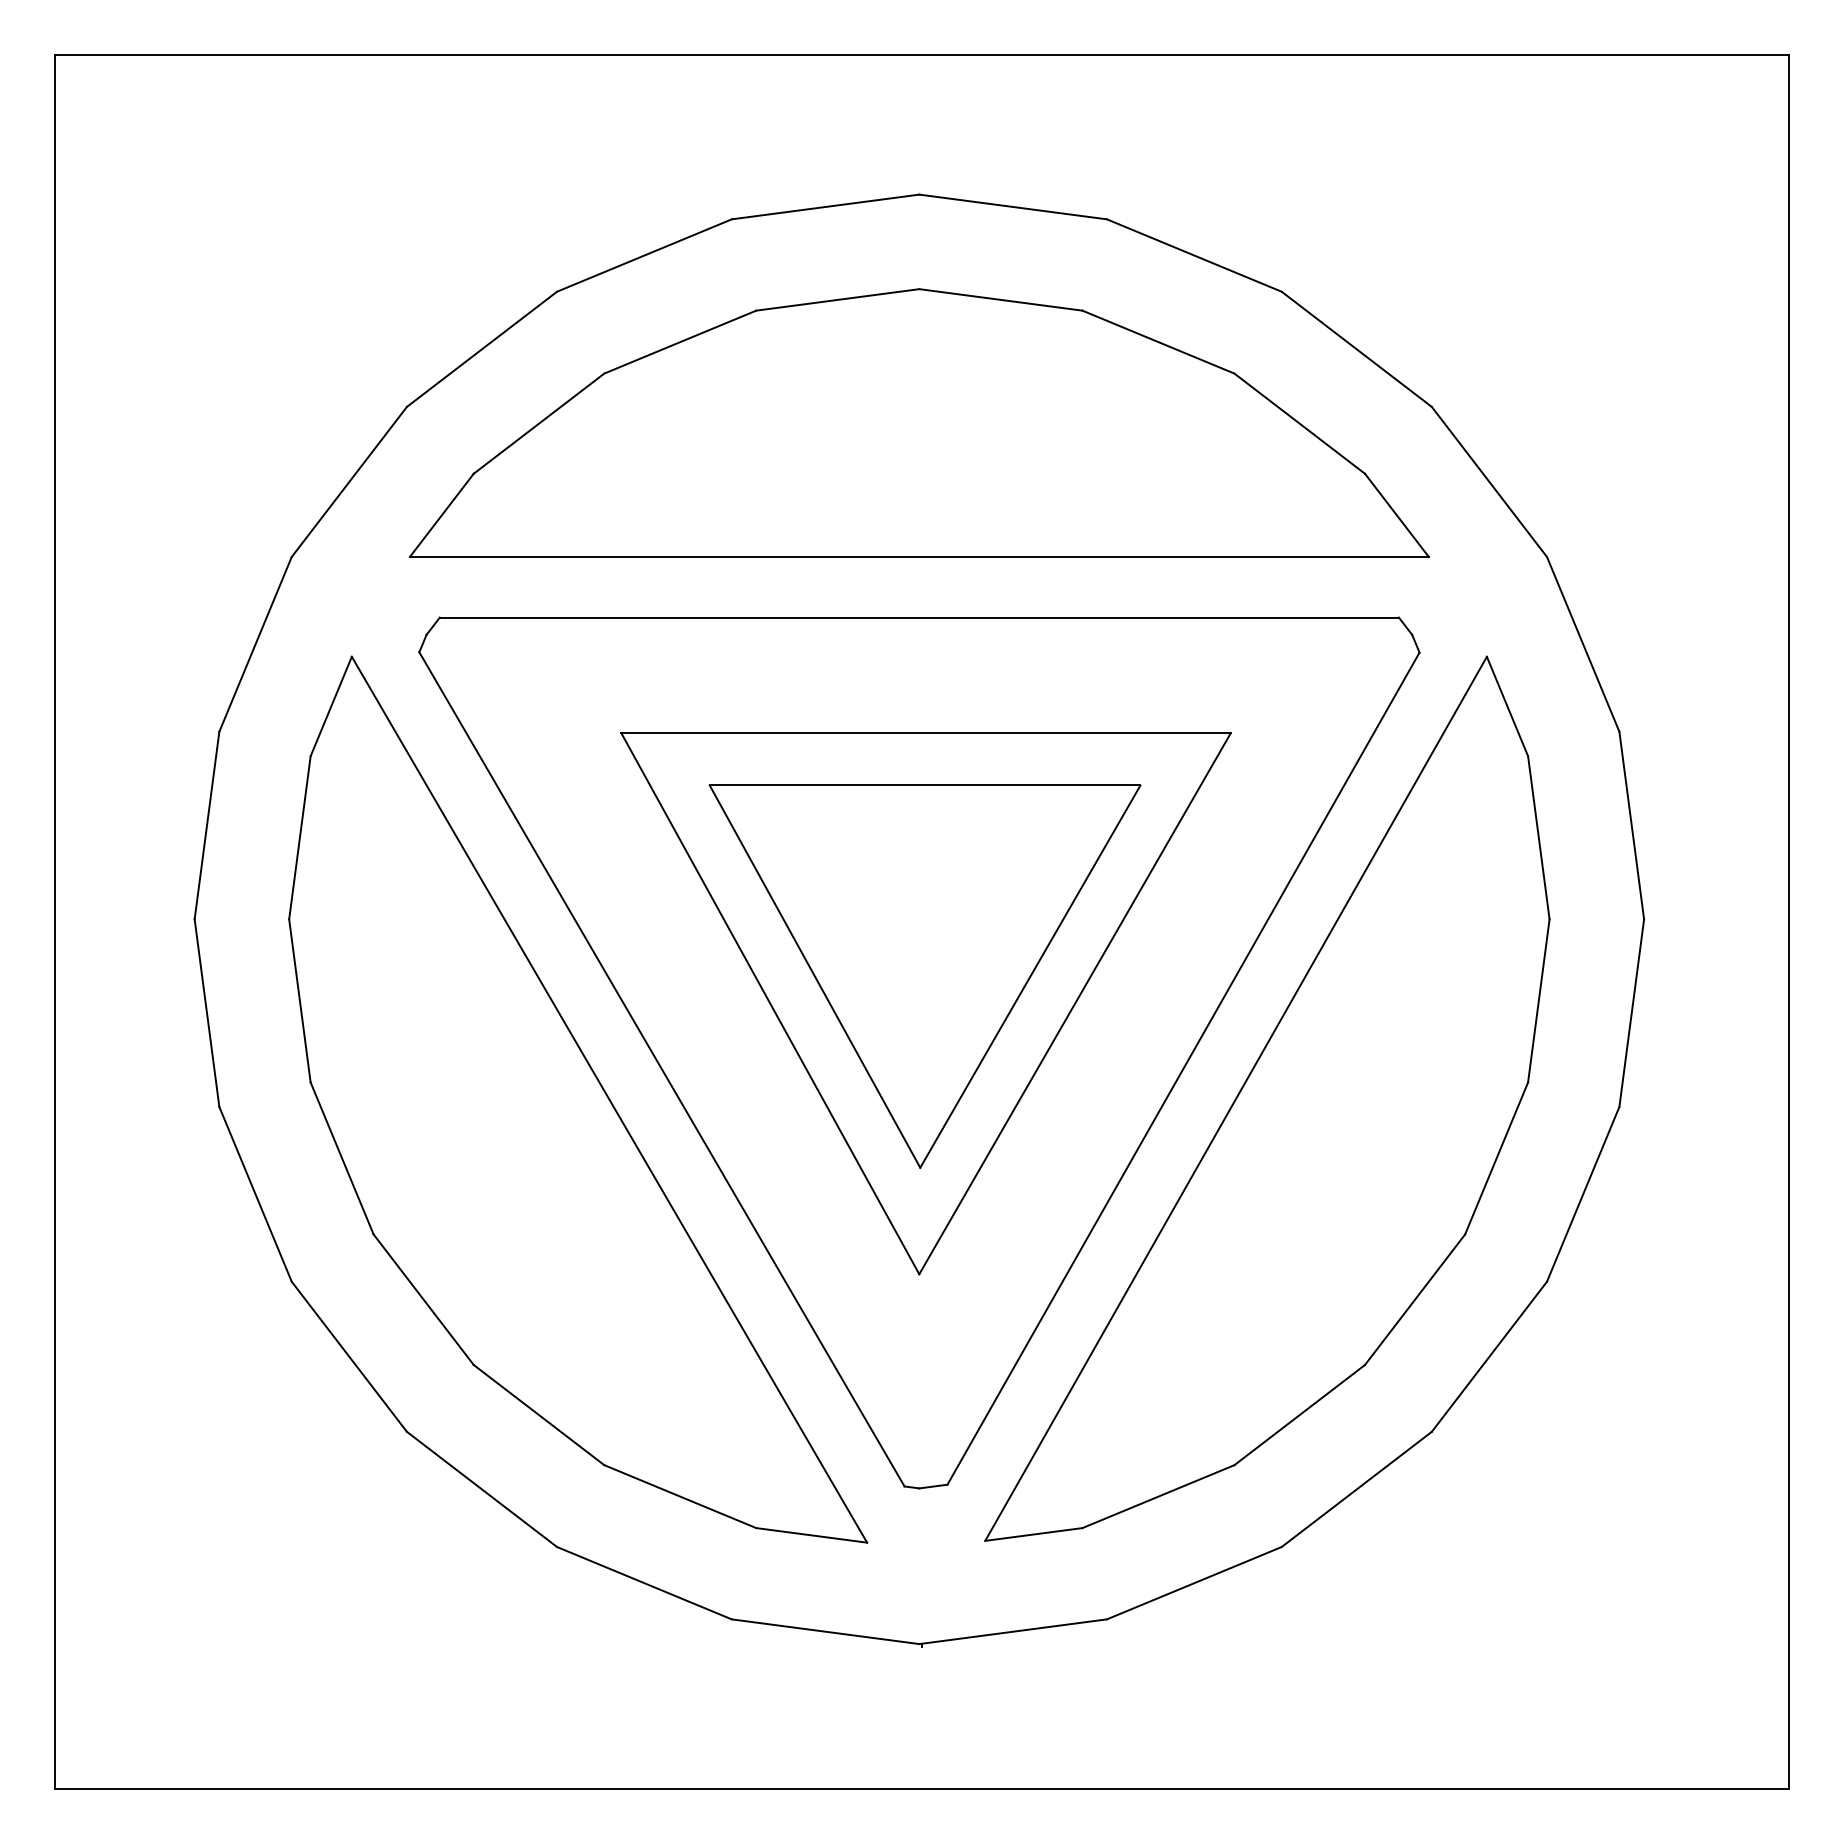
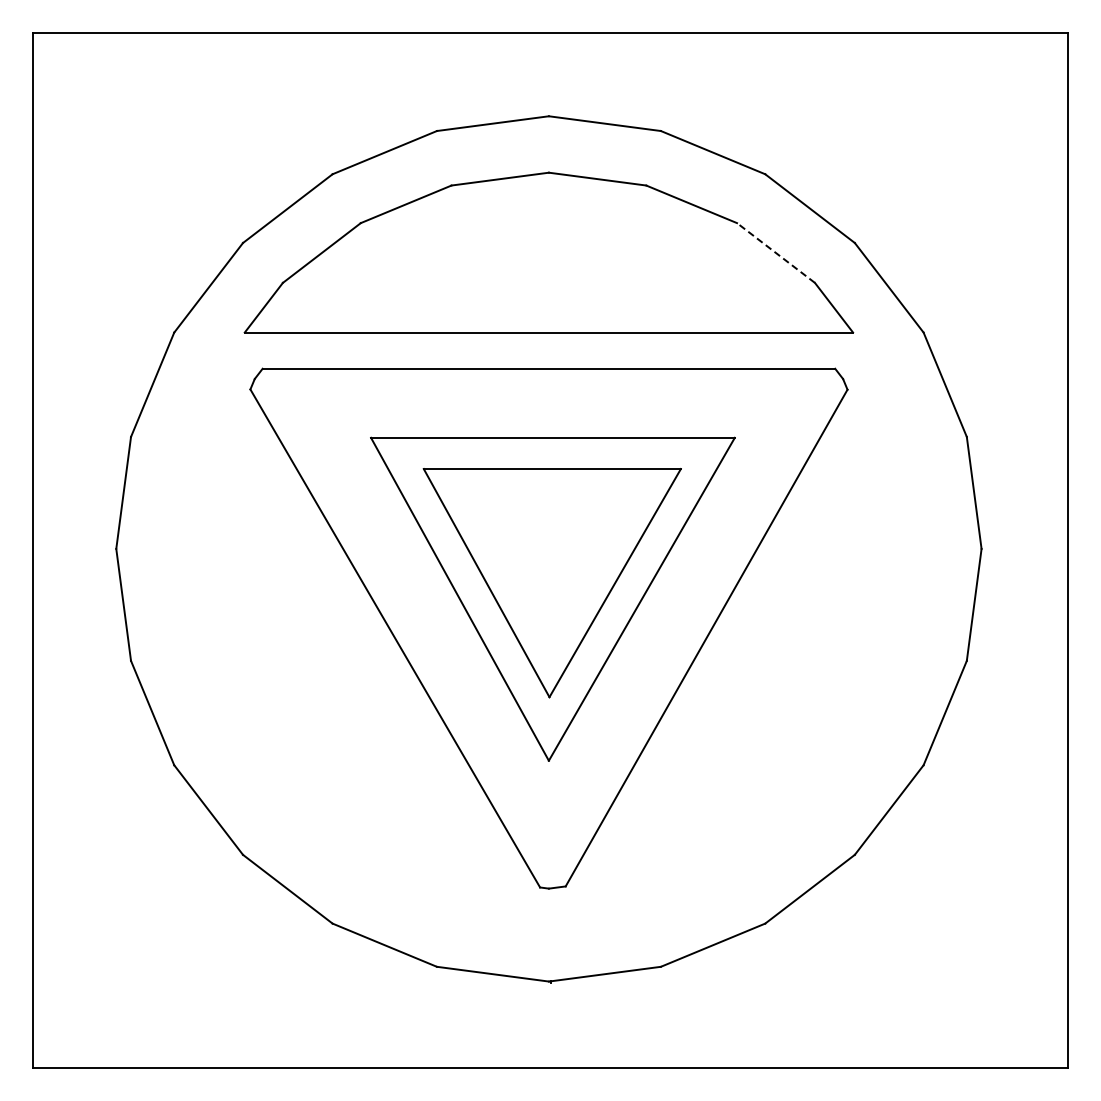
line: (1298, 422) -> (775, 252), solid -> dashed
part: (1267, 1097) -> (756, 655), removed
part: (576, 1099) -> (344, 656), removed

